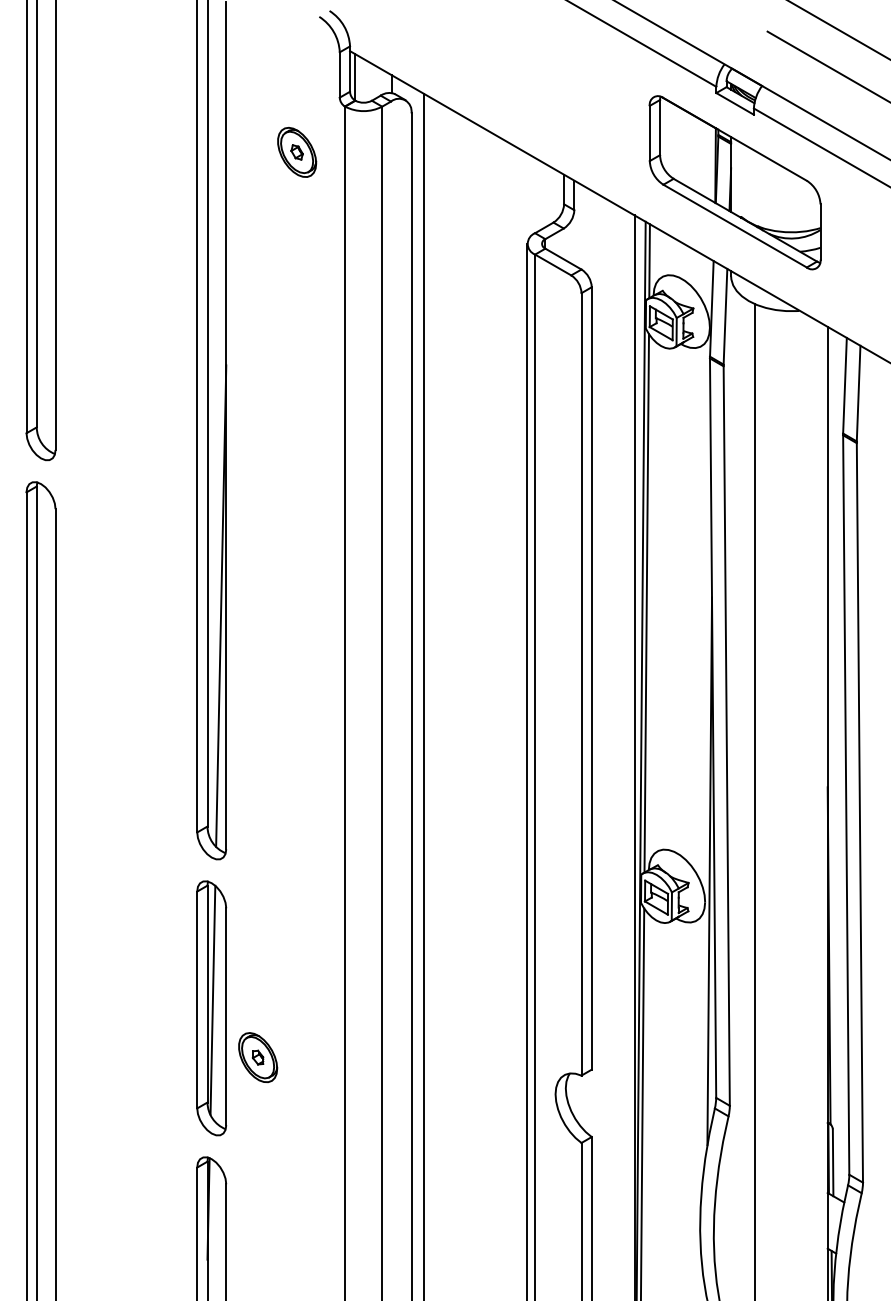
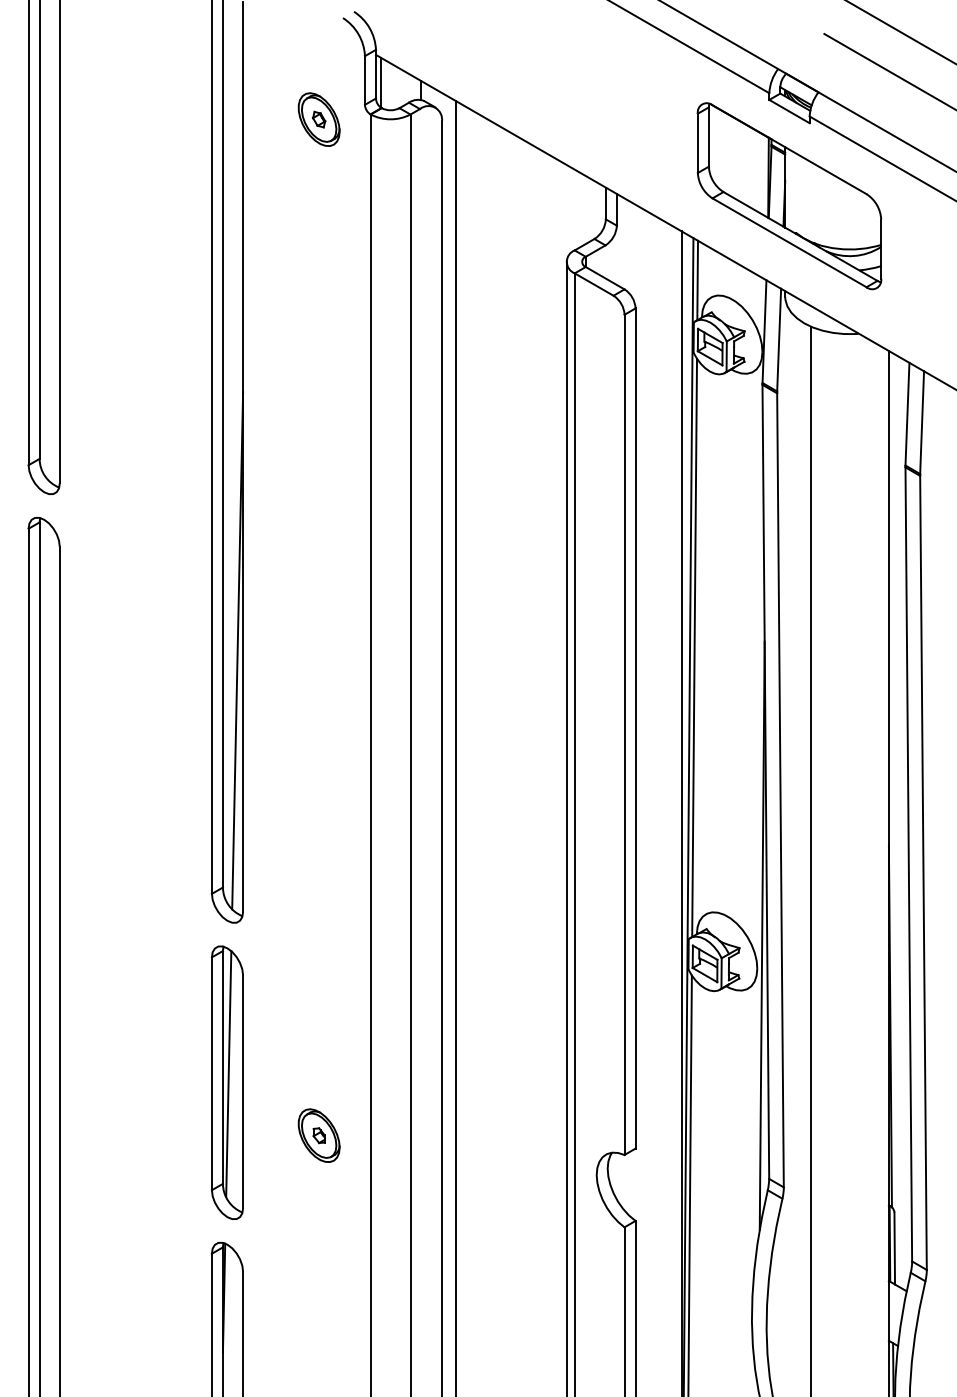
part: (297, 151) -> (319, 118), moved
part: (258, 1057) -> (319, 1135), moved

